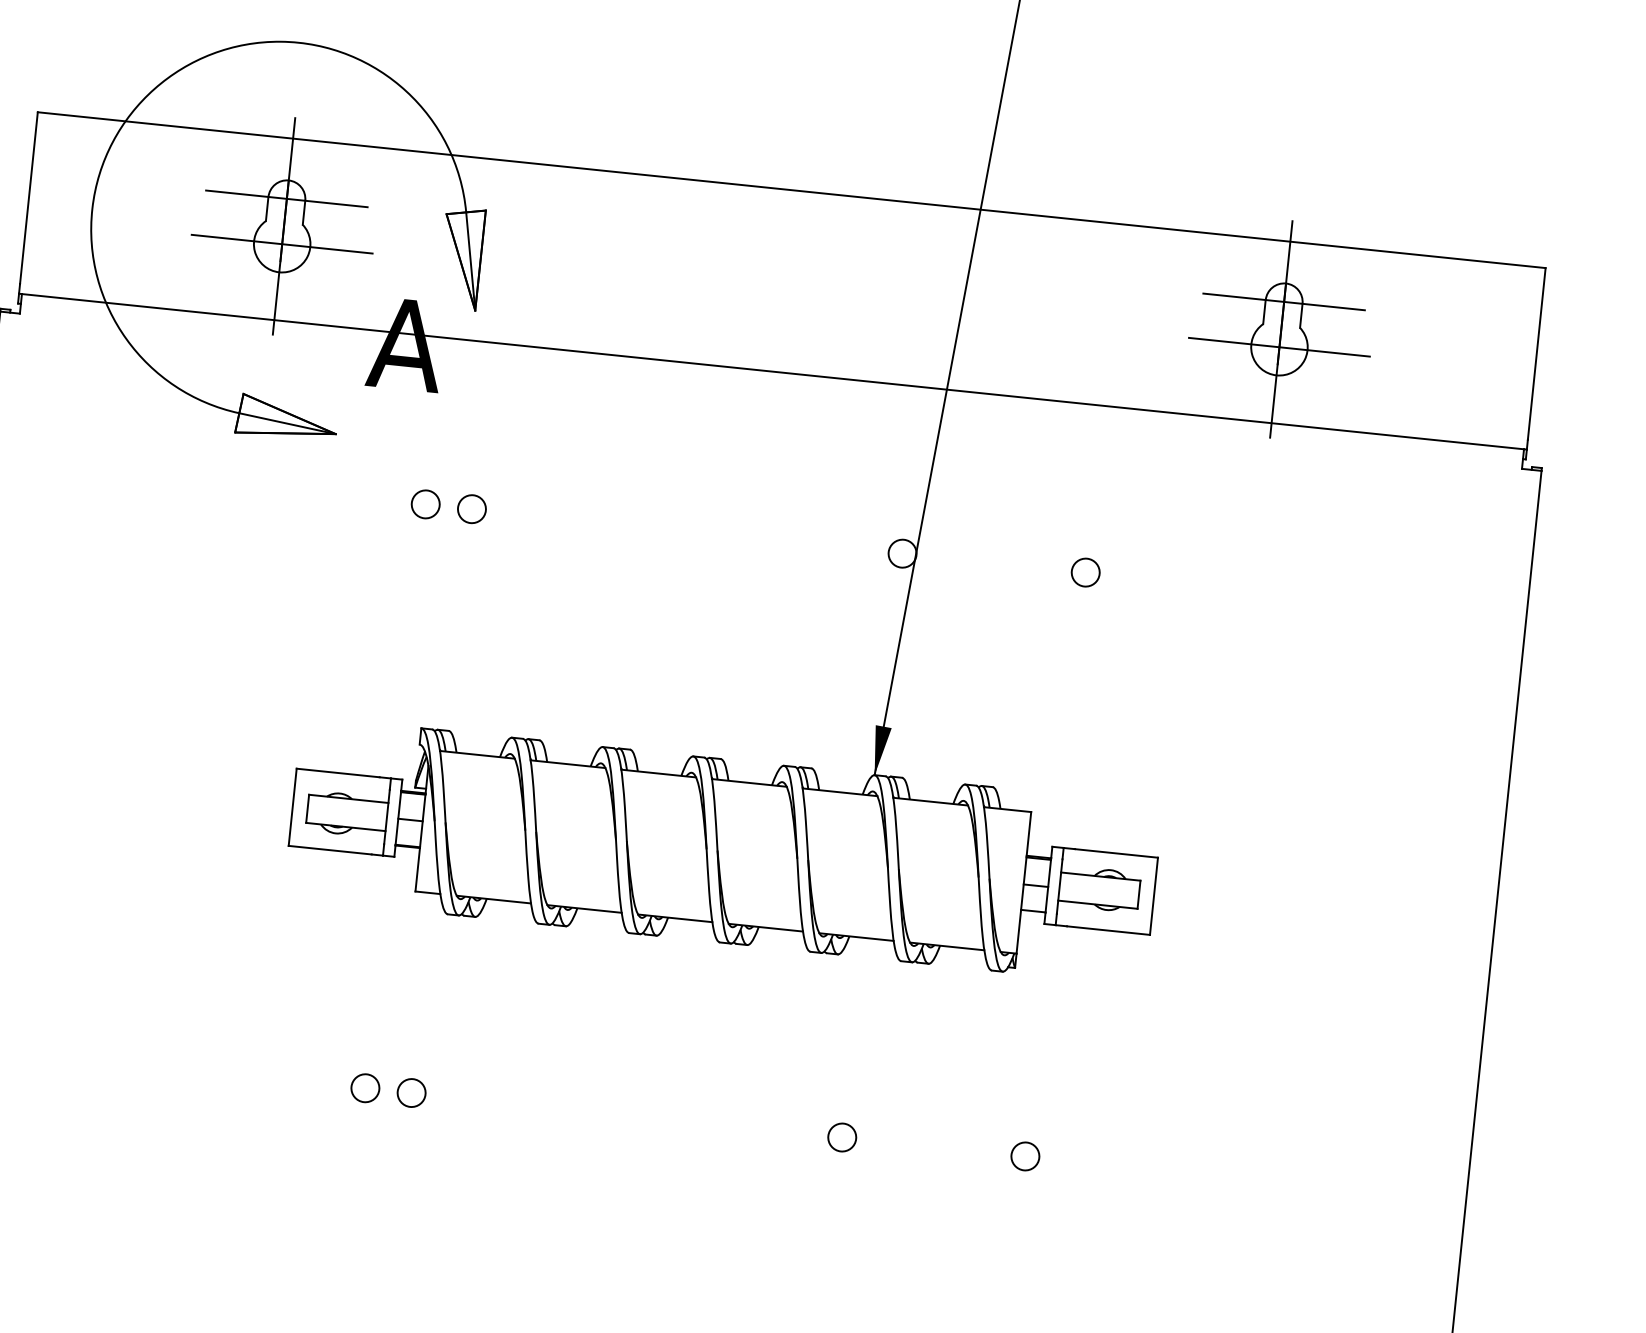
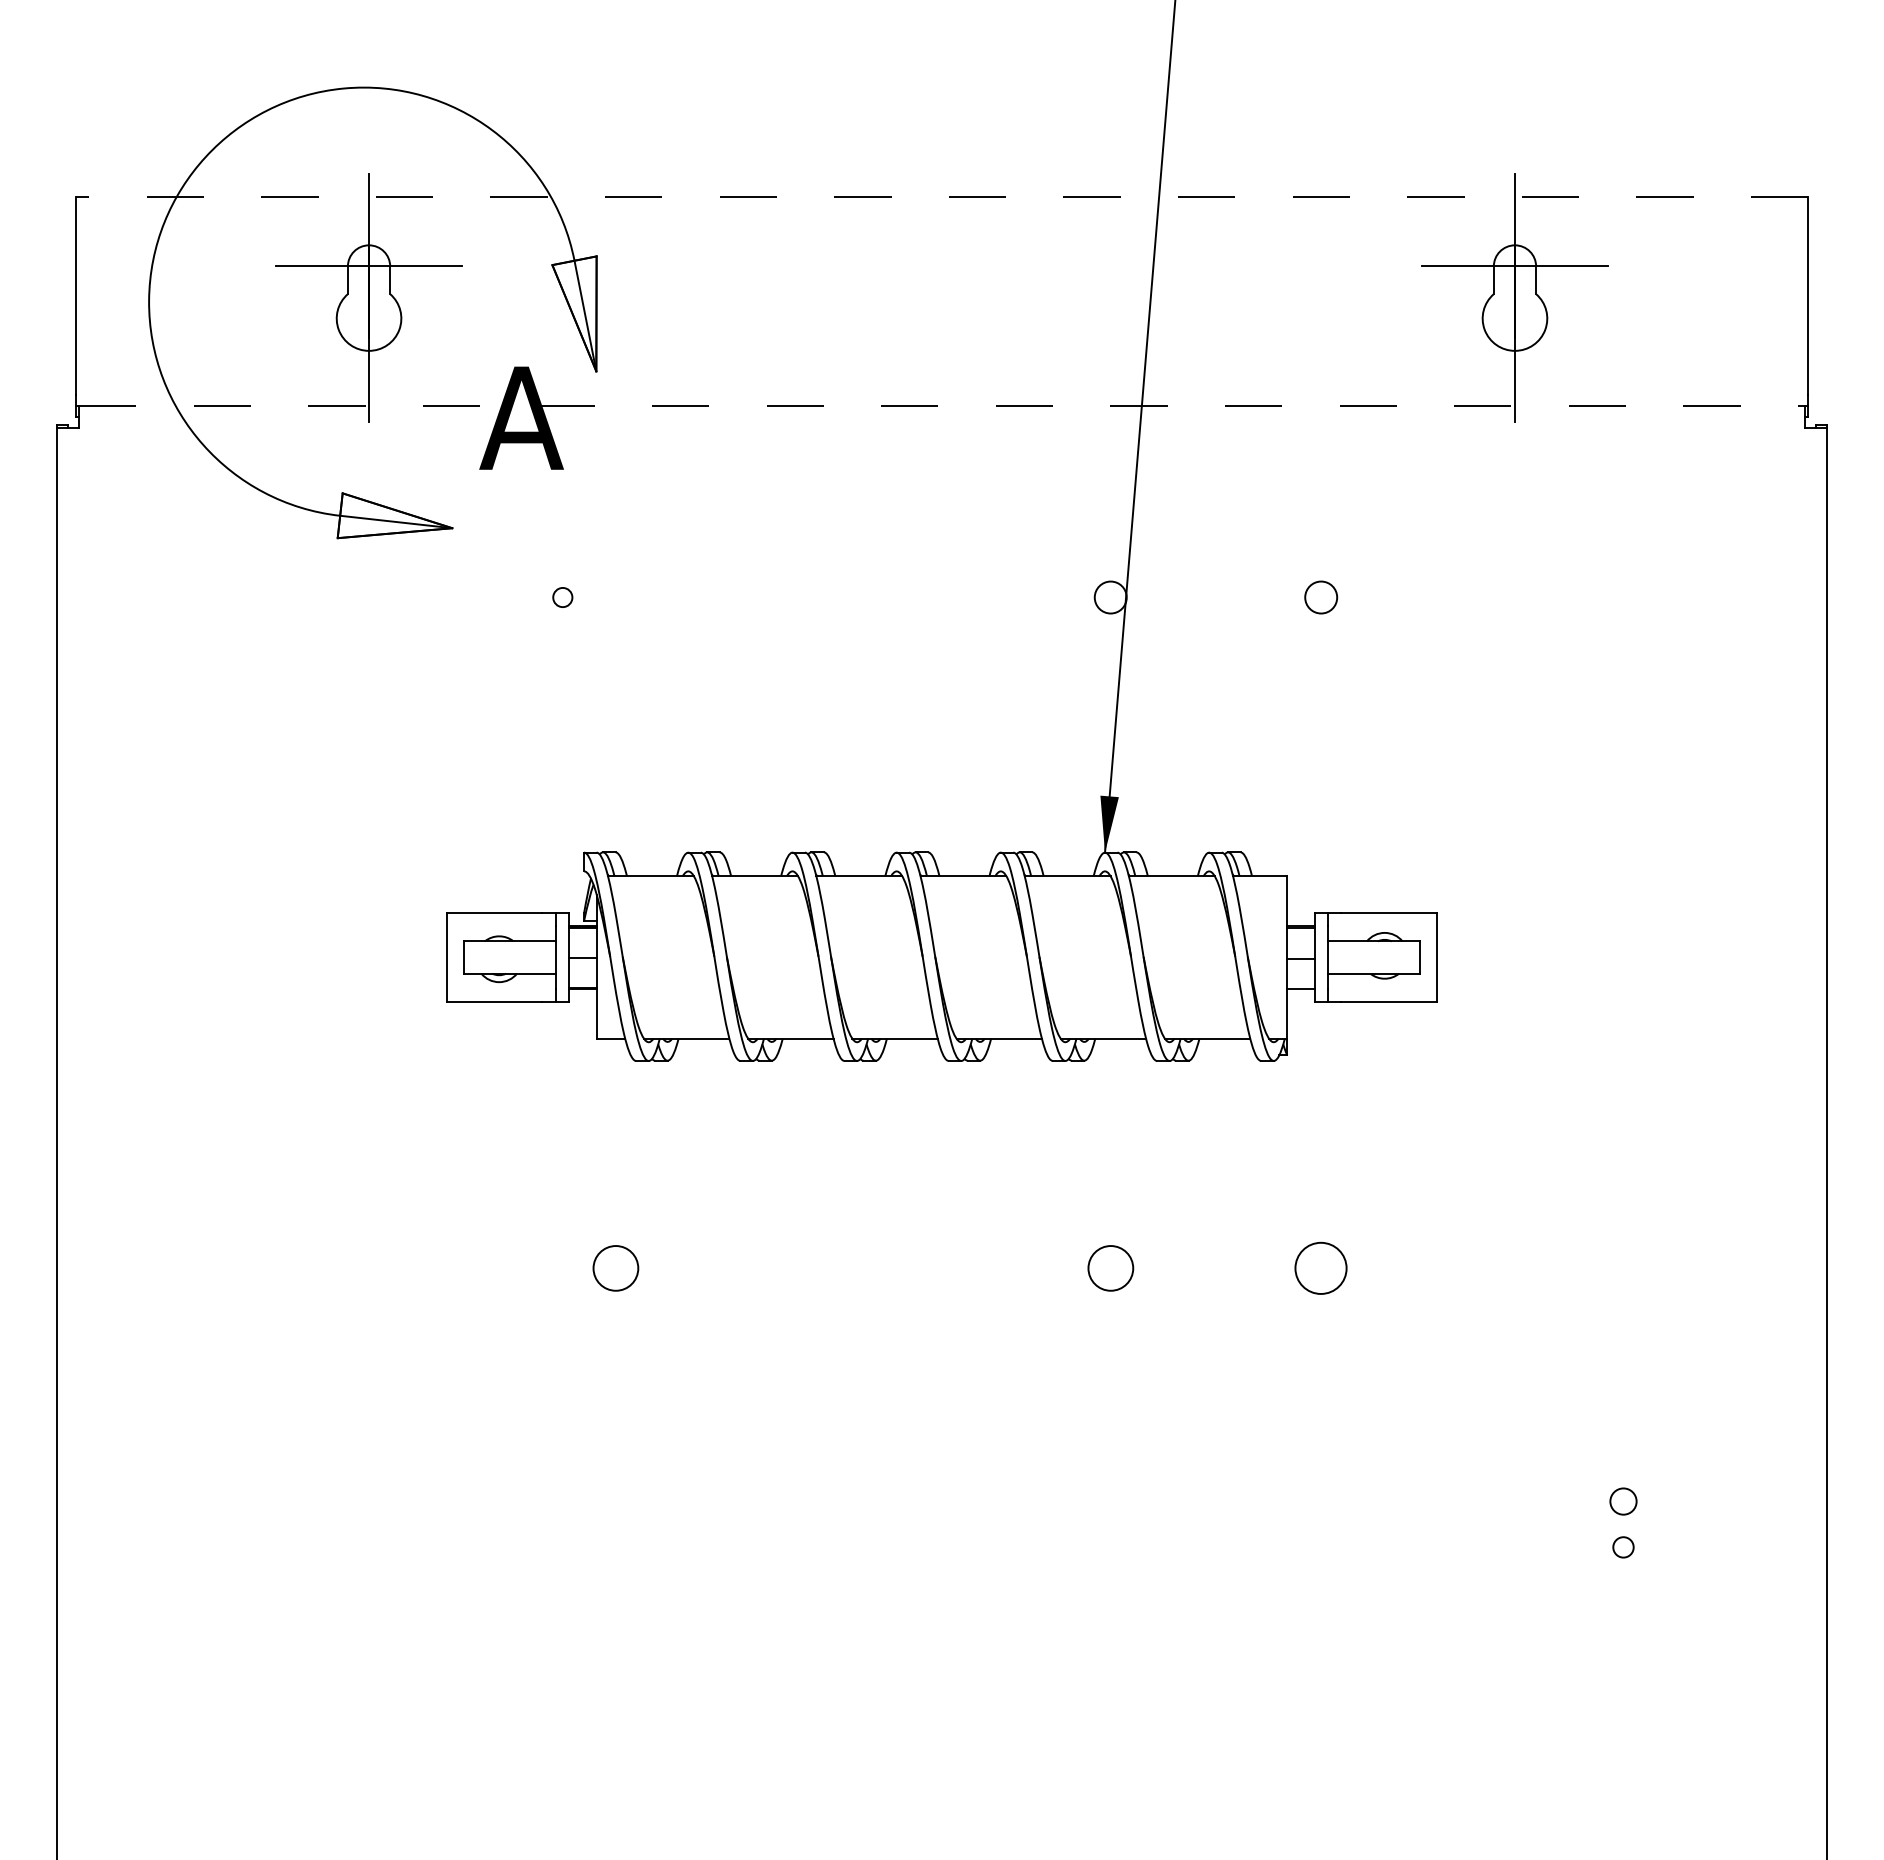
line: (791, 190) -> (941, 197), solid -> dashed
line: (281, 244) -> (368, 318), removed
line: (1279, 347) -> (1514, 318), removed
line: (773, 371) -> (942, 405), solid -> dashed
circle: (425, 504) -> (562, 597), size x0.6
circle: (471, 509) -> (615, 597), removed
circle: (365, 1088) -> (562, 1268), removed
circle: (411, 1093) -> (615, 1268), size x1.4
circle: (842, 1137) -> (1110, 1268), size x1.4
circle: (1025, 1156) -> (1321, 1268), size x1.6

